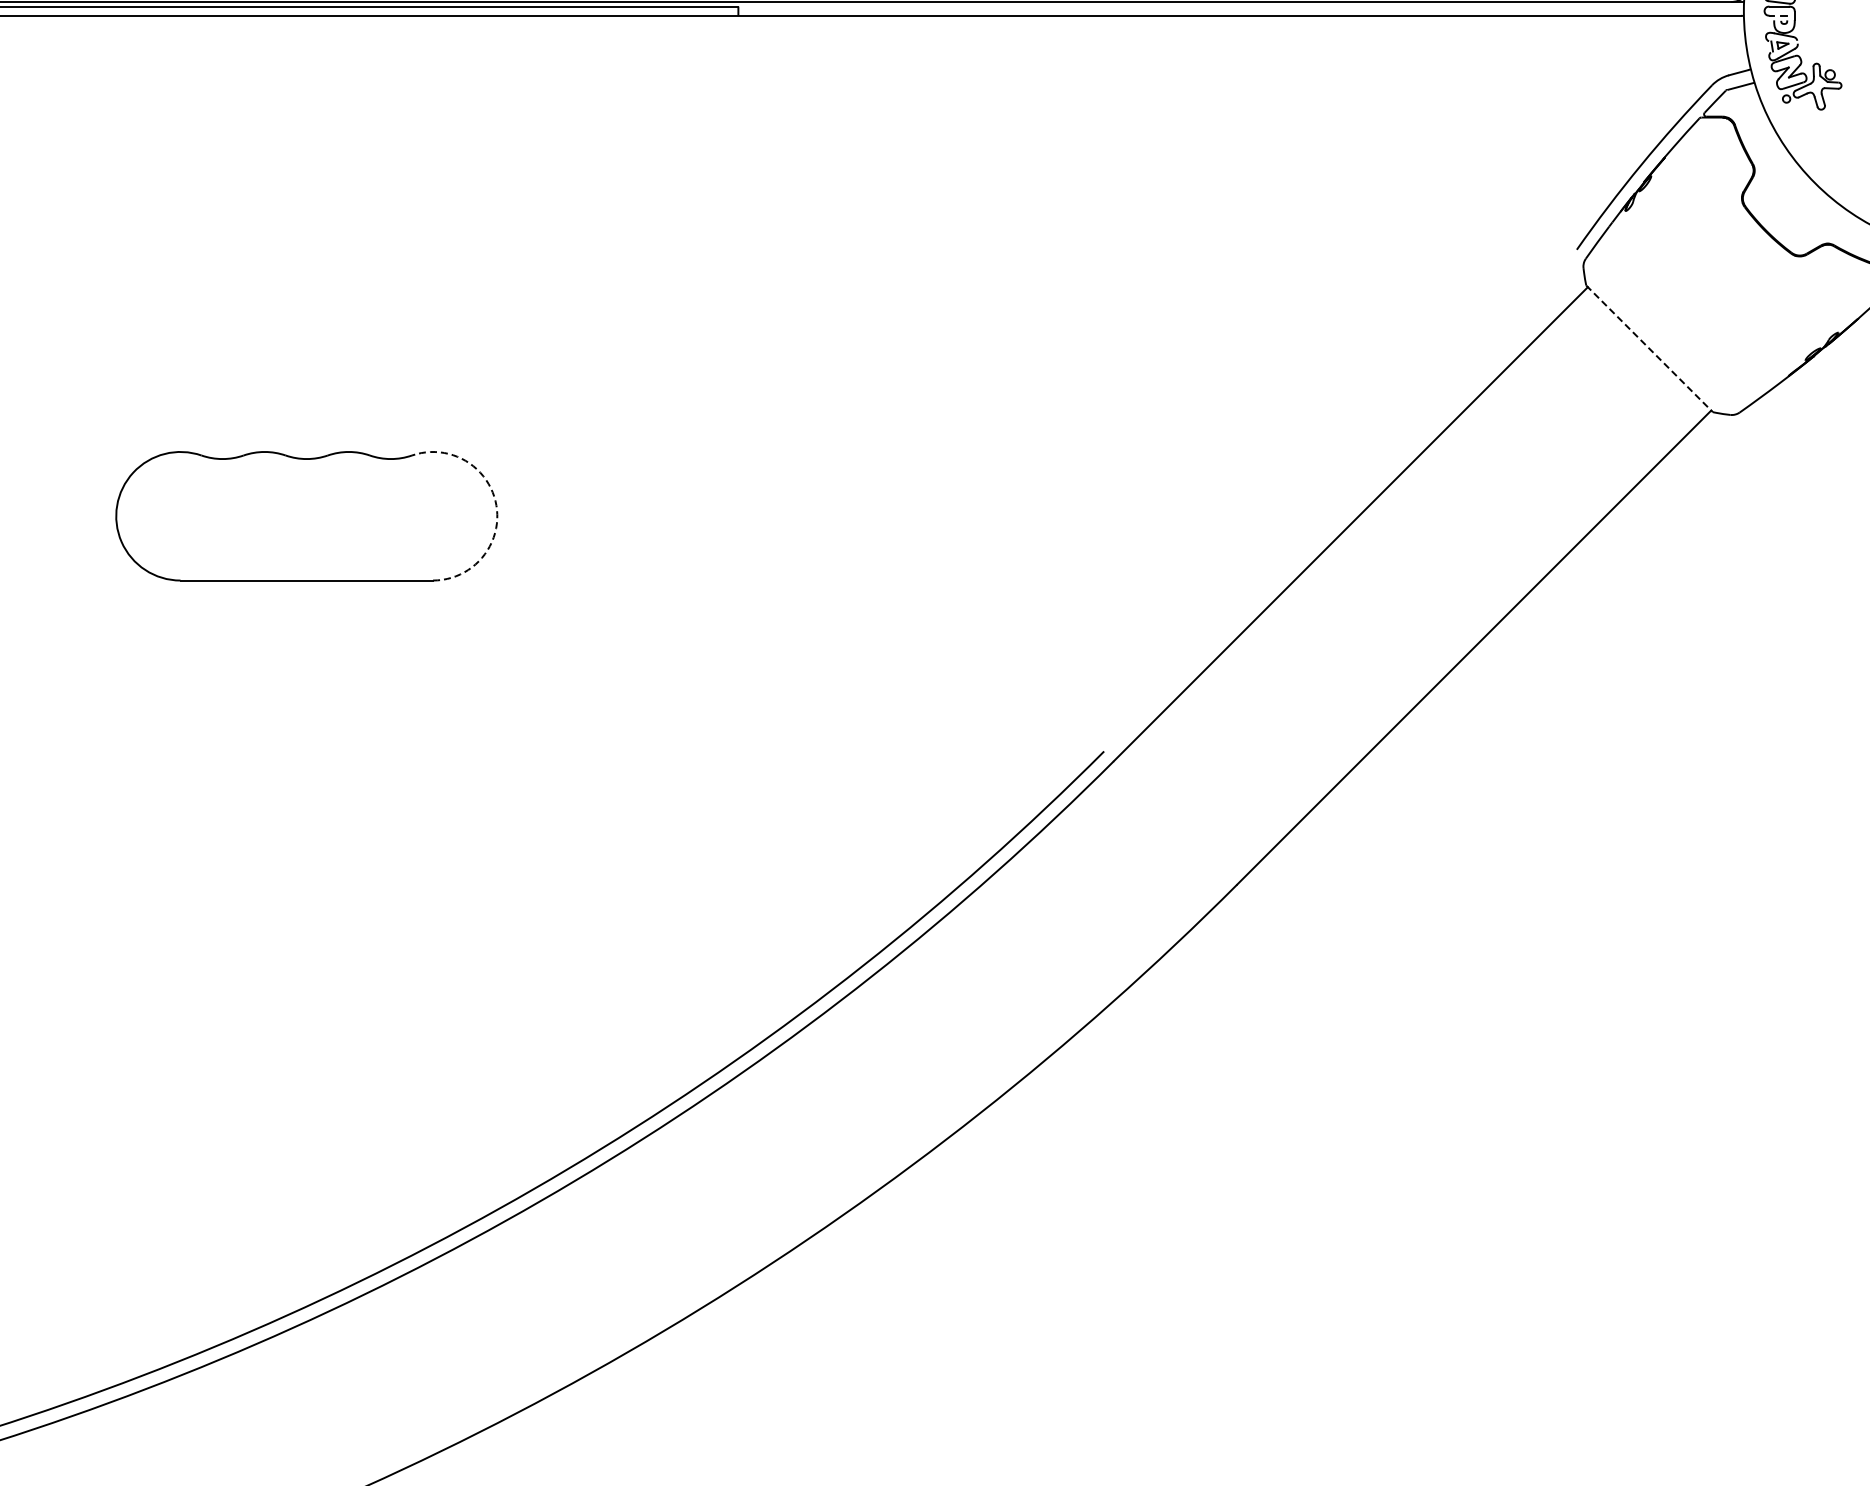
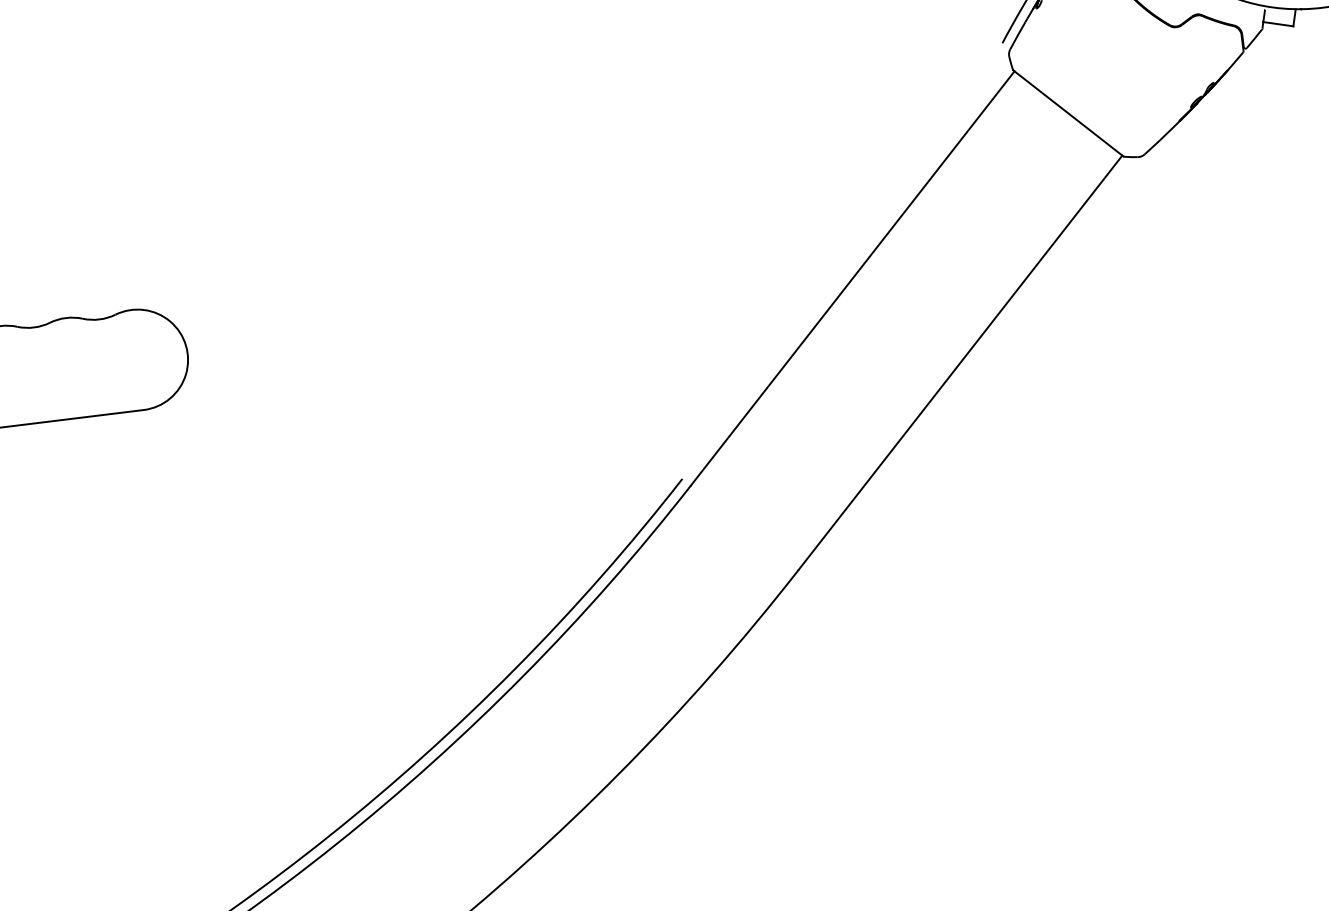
line: (1649, 348) -> (1068, 113), dashed -> solid
arc: (496, 505) -> (186, 345), dashed -> solid

